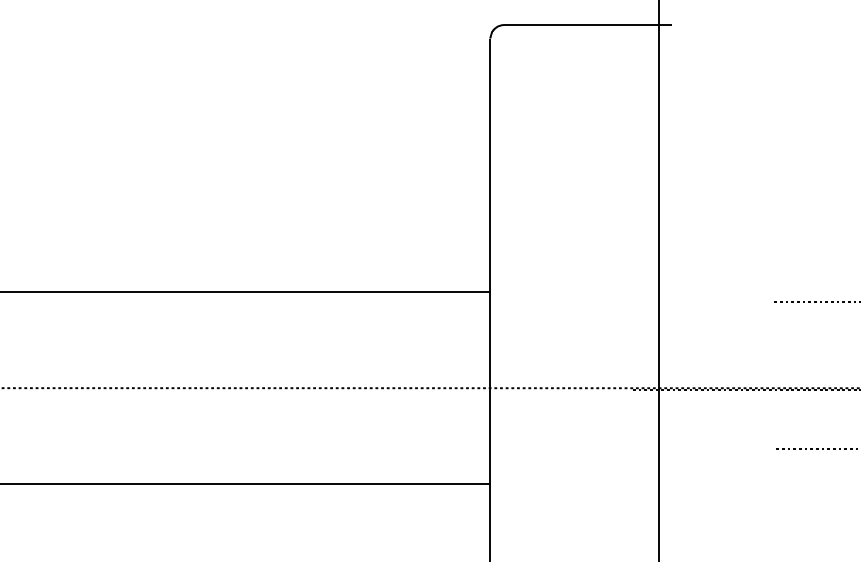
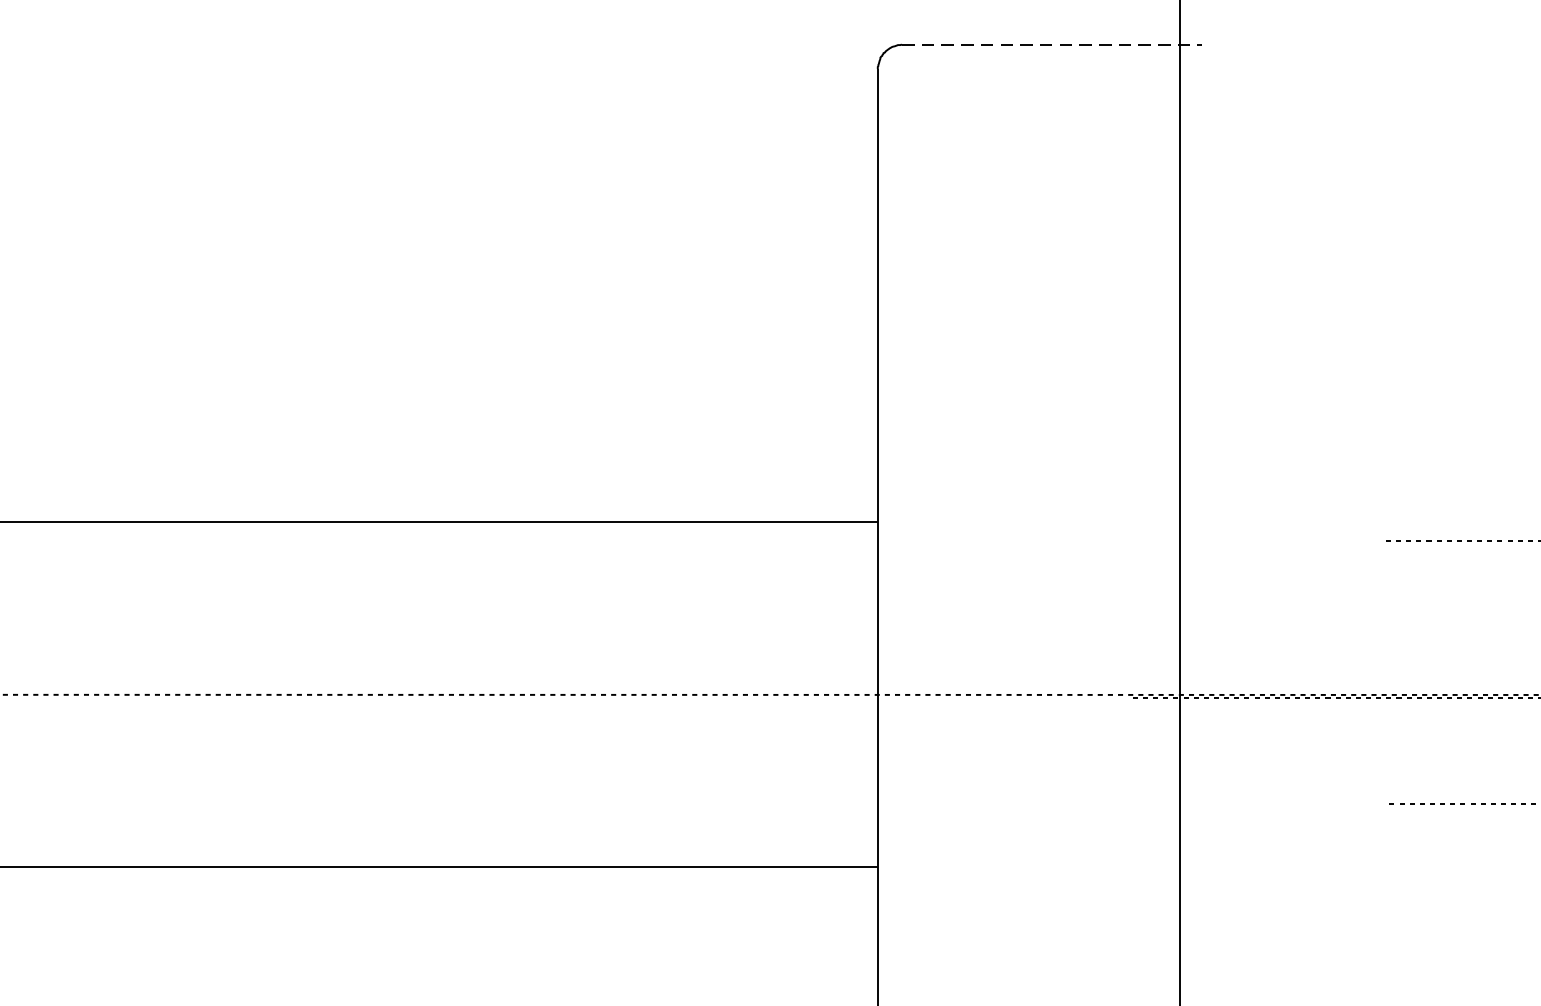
line: (587, 25) -> (1051, 45), solid -> dashed

